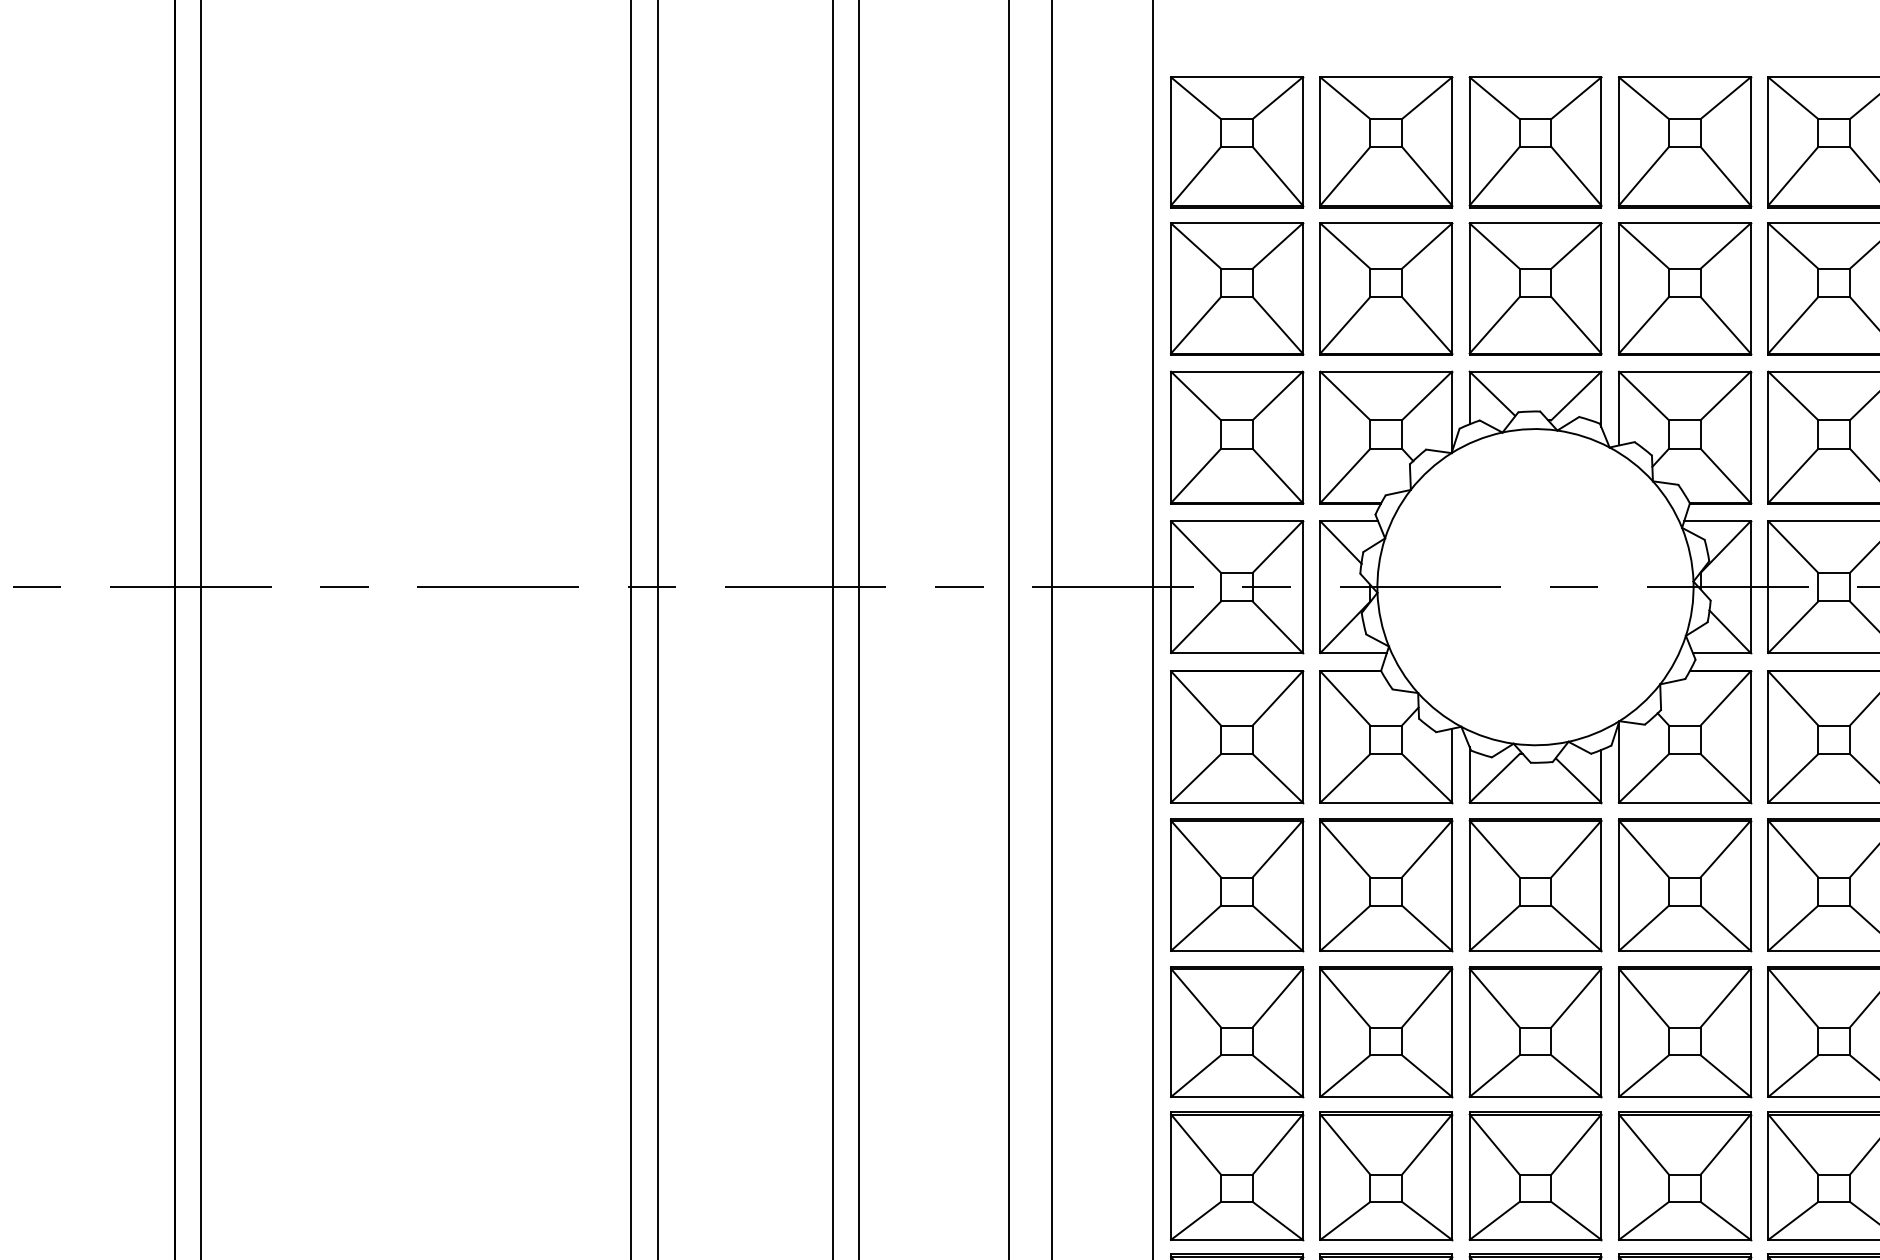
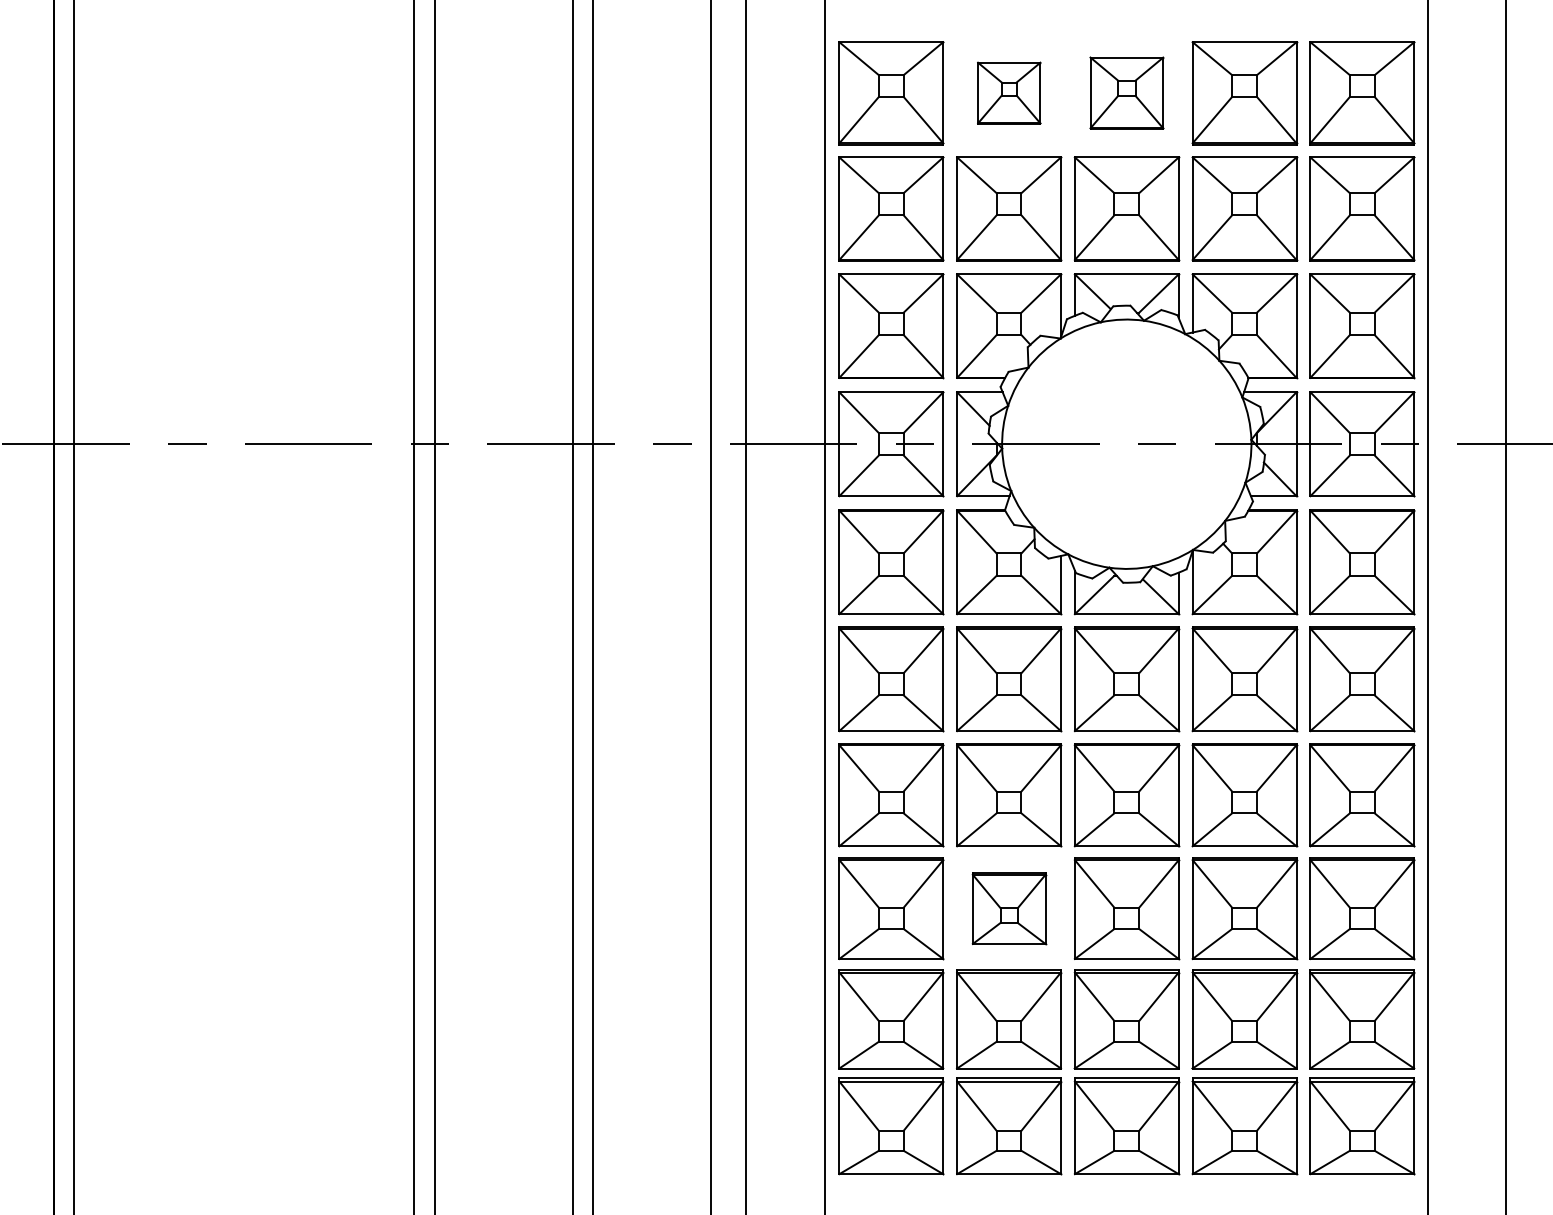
part: (1386, 142) -> (1009, 93), size x0.6
part: (1535, 142) -> (1126, 93), size x0.7
part: (1386, 1175) -> (1009, 908), size x0.7

